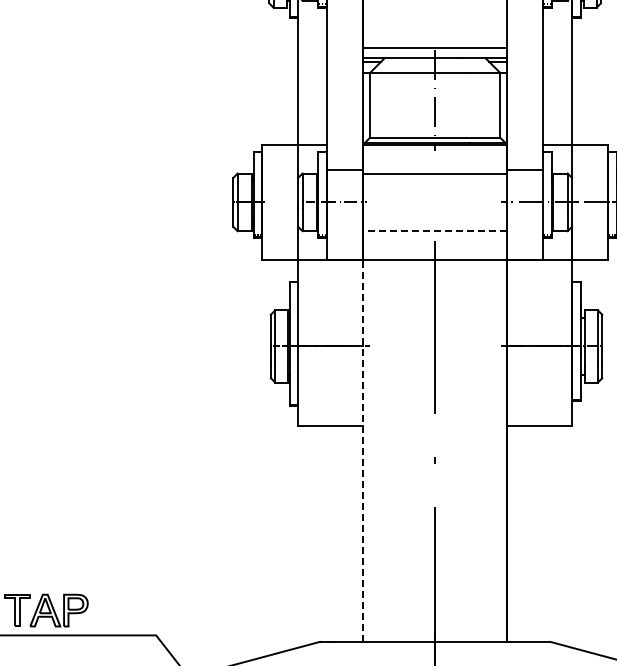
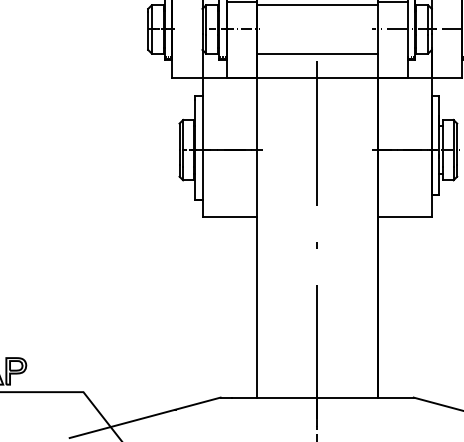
line: (434, 231) -> (316, 53), dashed -> solid
line: (363, 450) -> (257, 237), dashed -> solid

